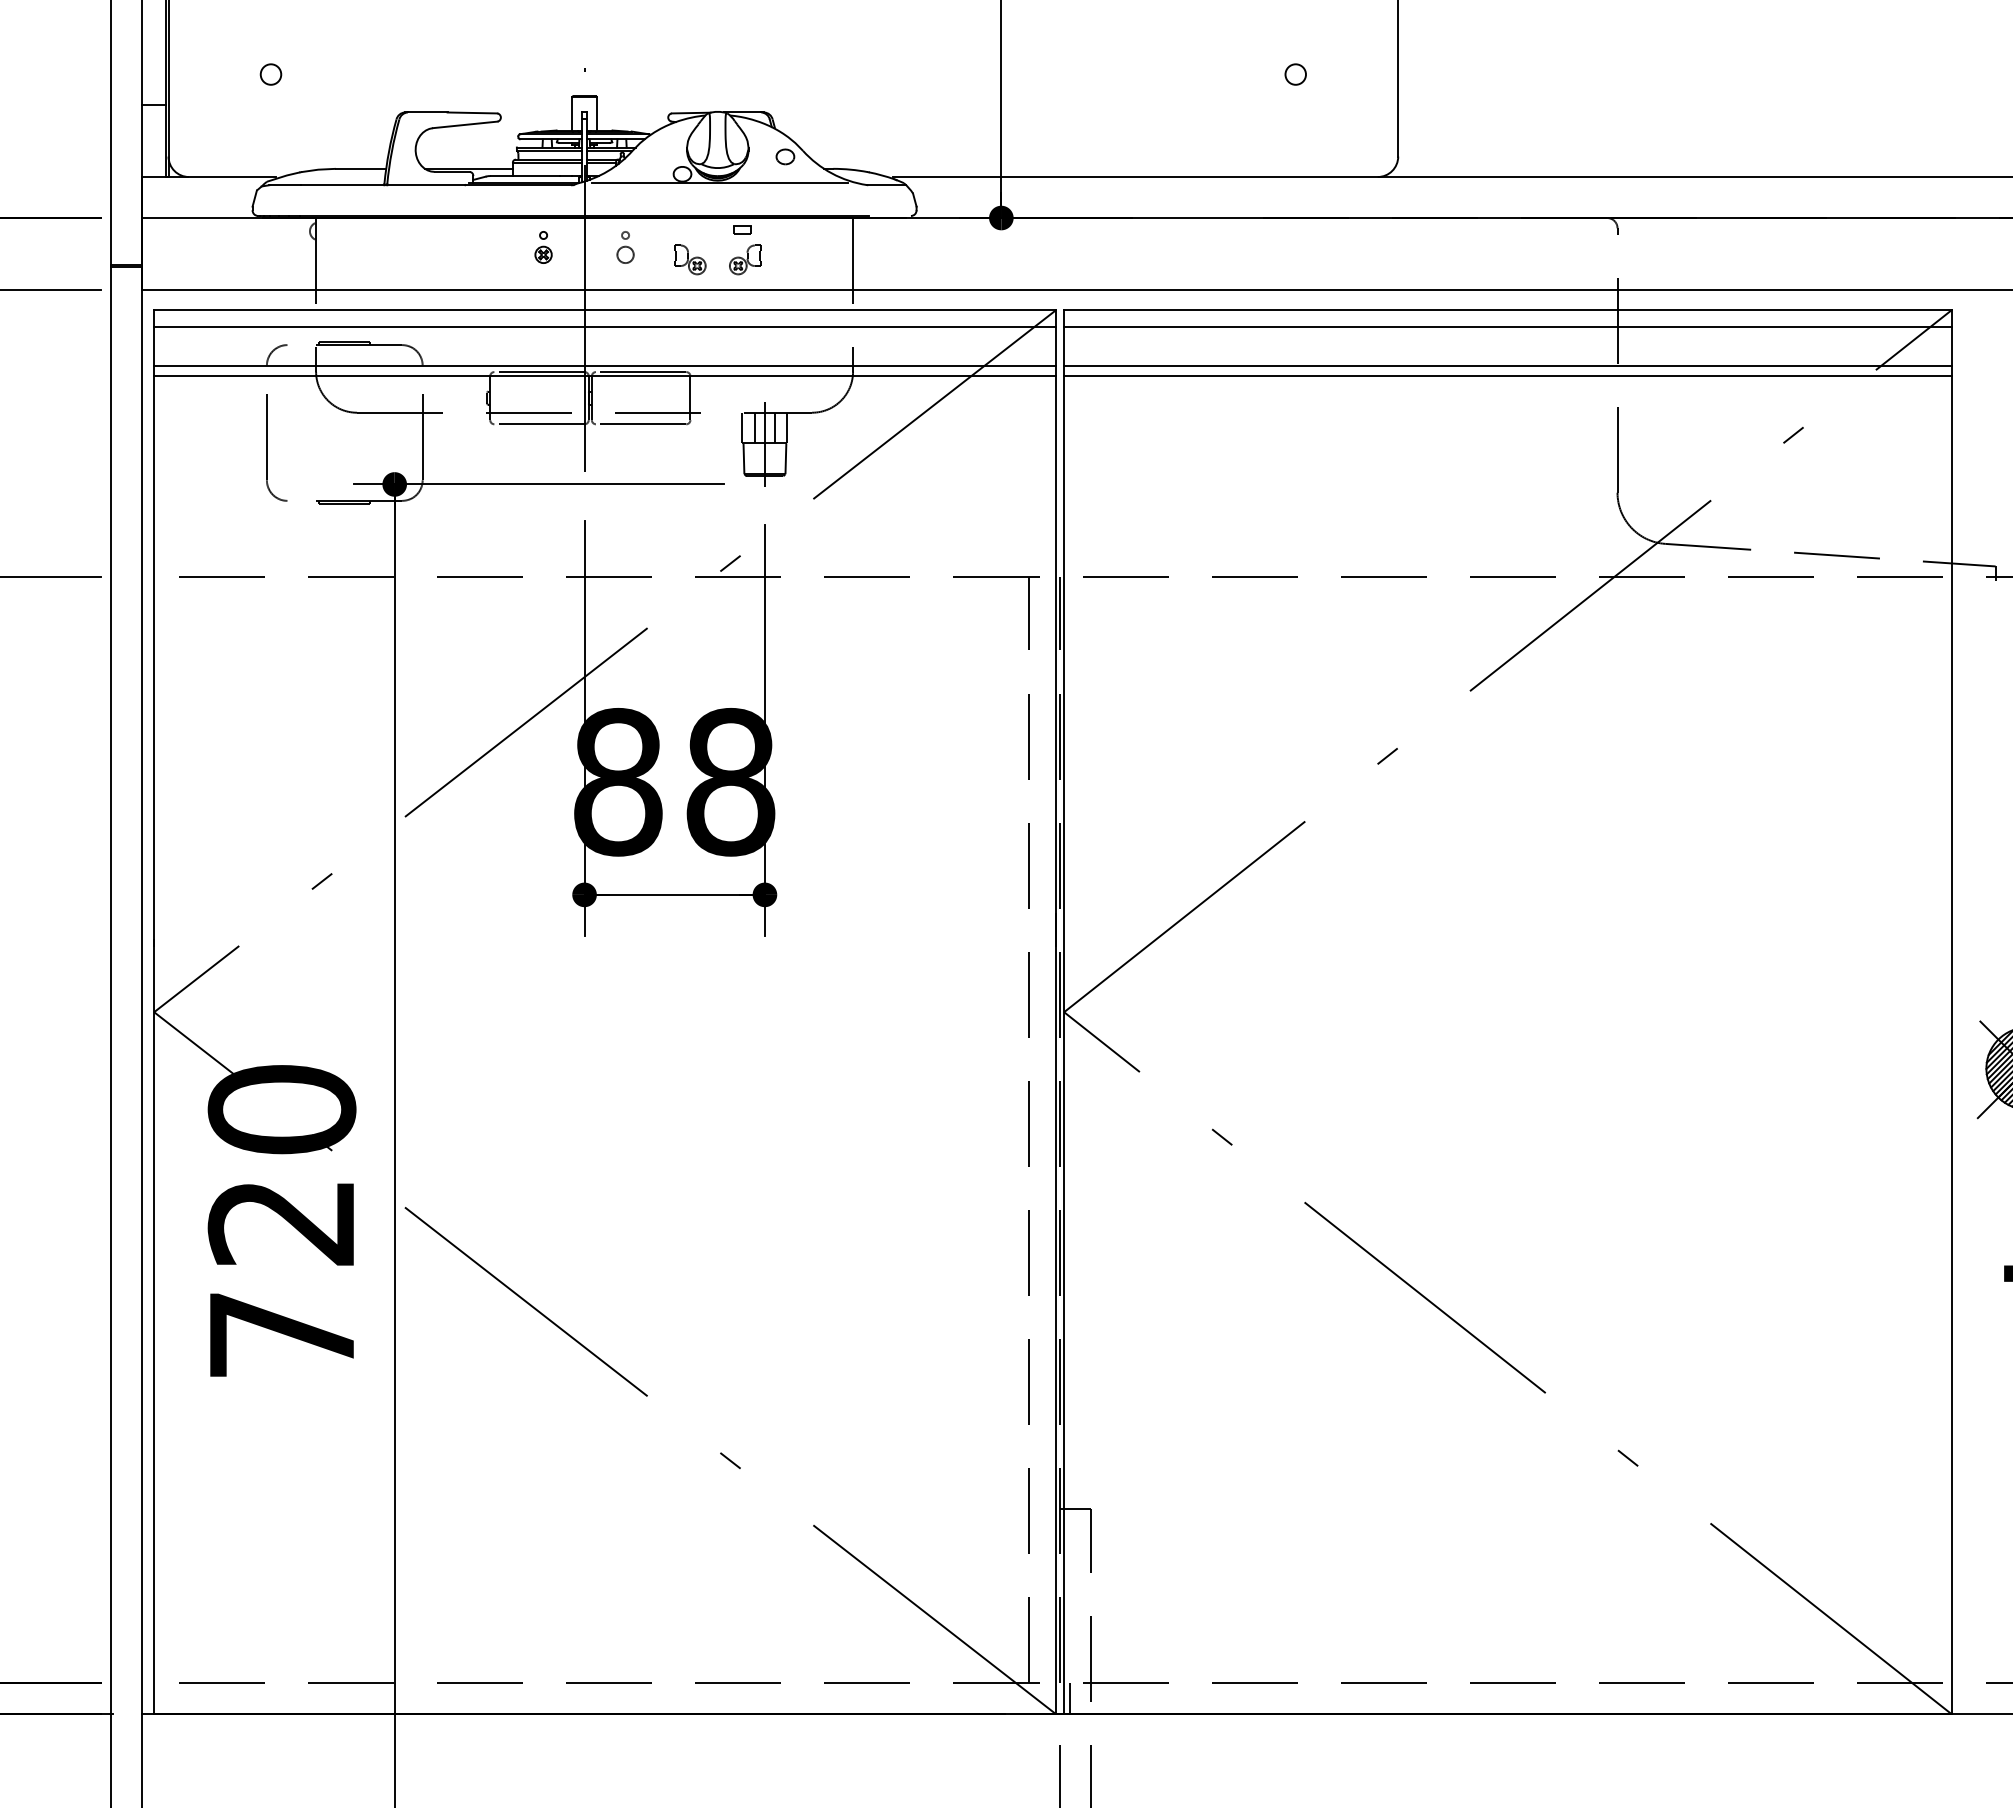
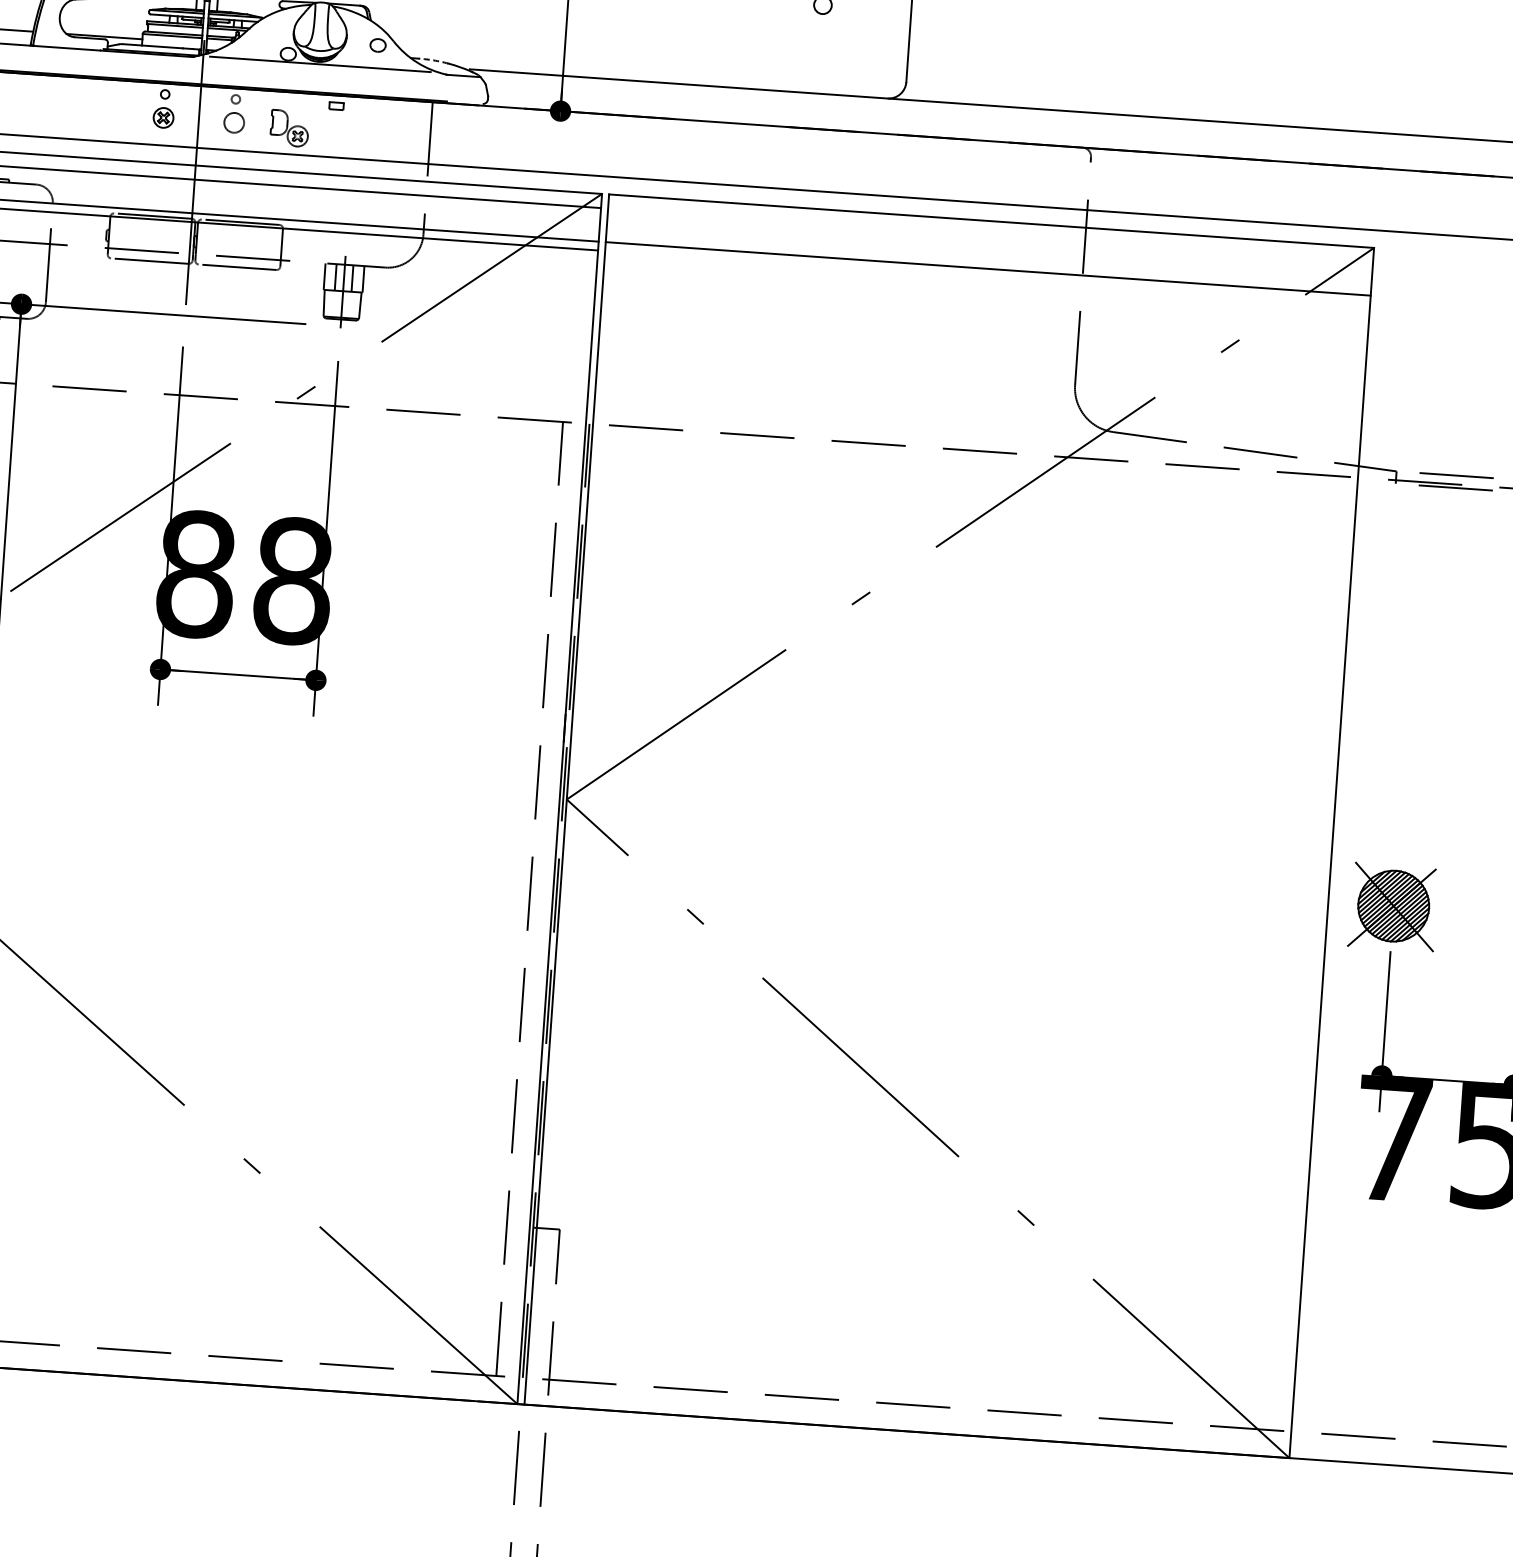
arc: (850, 169) -> (433, 60), solid -> dashed
part: (543, 247) -> (164, 108), size x1.4
part: (625, 247) -> (234, 113), size x1.4
part: (690, 259) -> (290, 128), size x1.4
part: (745, 259) -> (337, 131), removed
line: (1507, 326) -> (990, 235), removed
line: (1507, 375) -> (987, 277), removed
line: (1070, 1698) -> (530, 1391), removed

